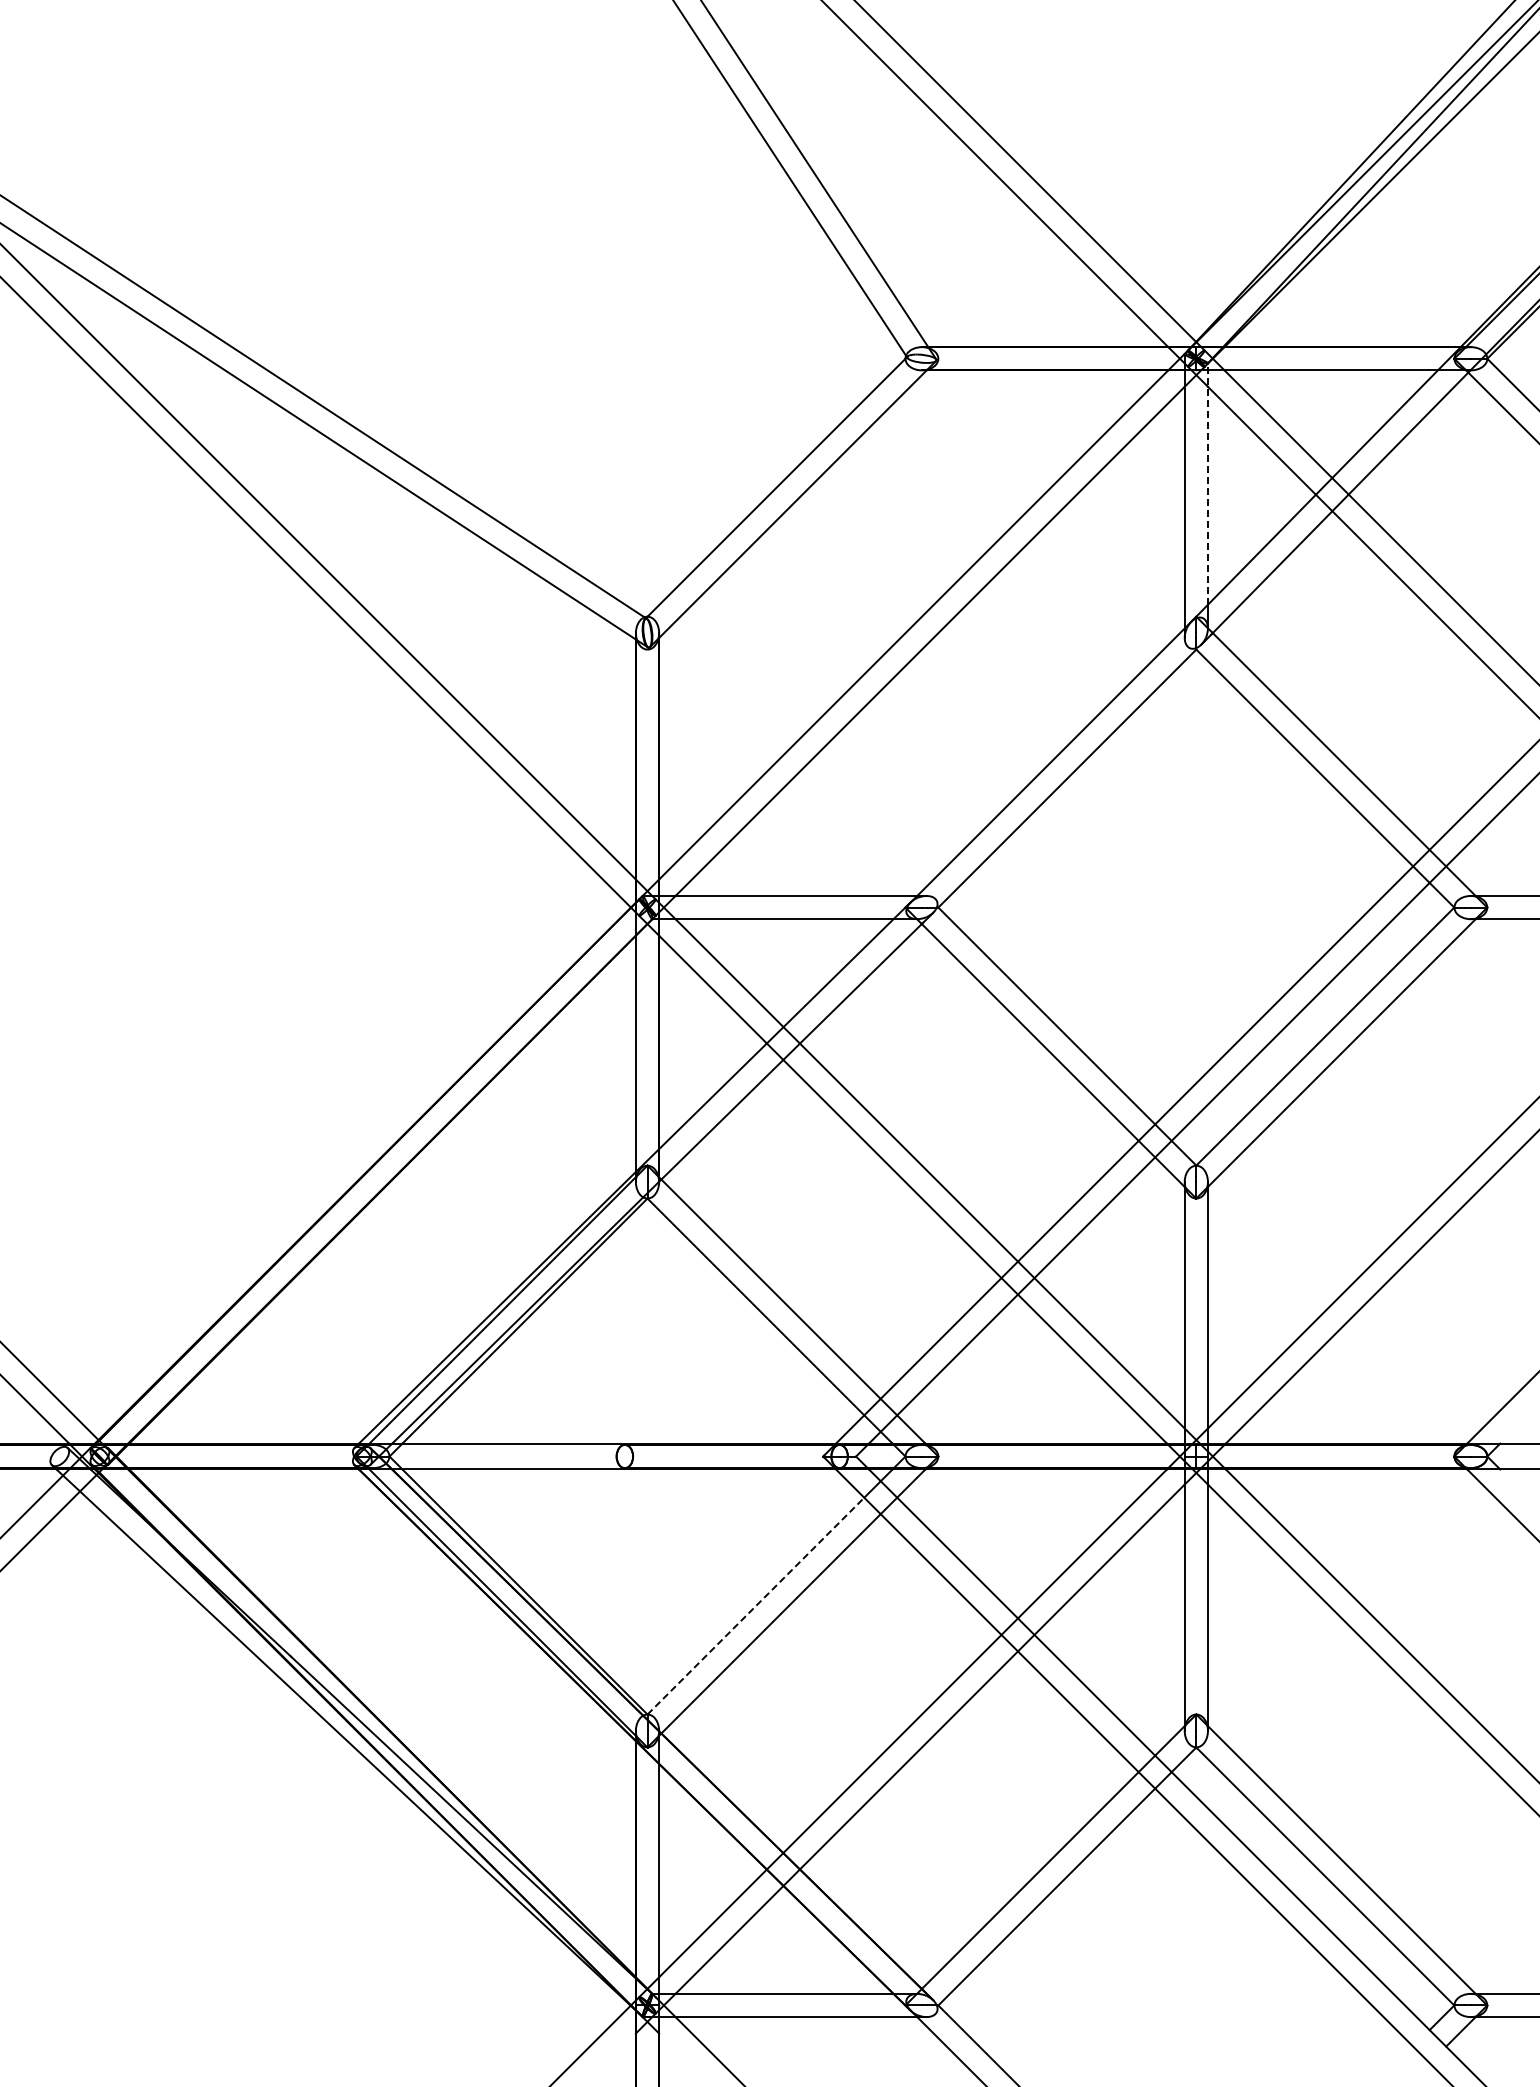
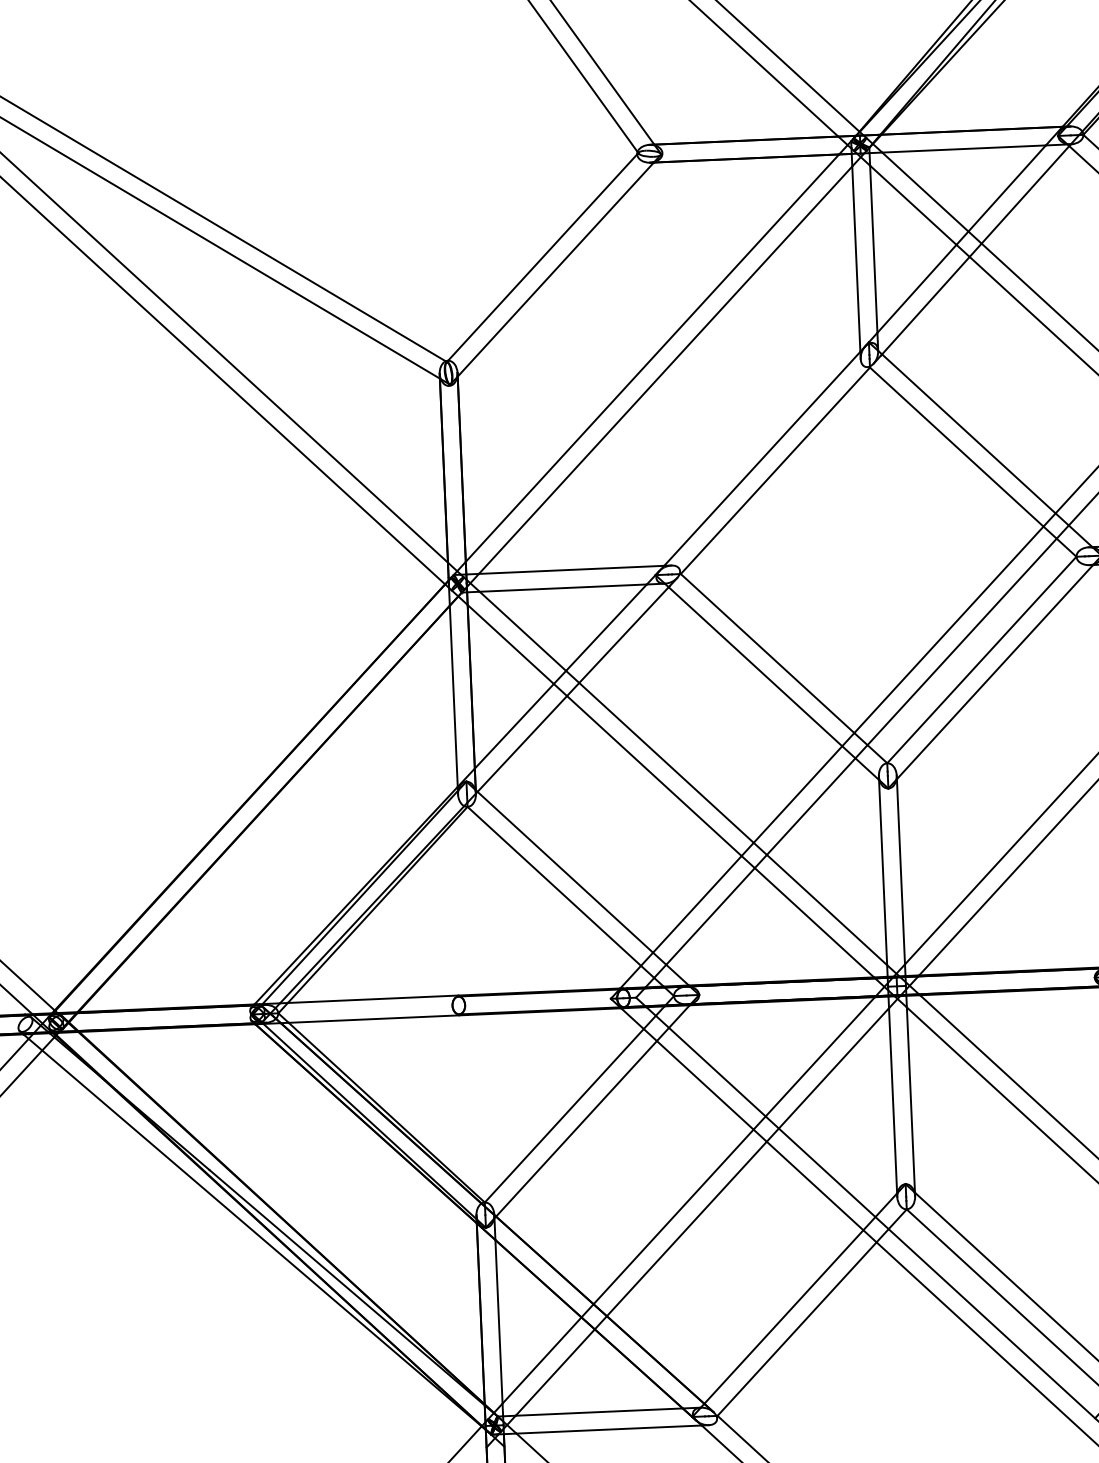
line: (1207, 484) -> (873, 240), dashed -> solid
line: (756, 1605) -> (564, 1115), dashed -> solid

